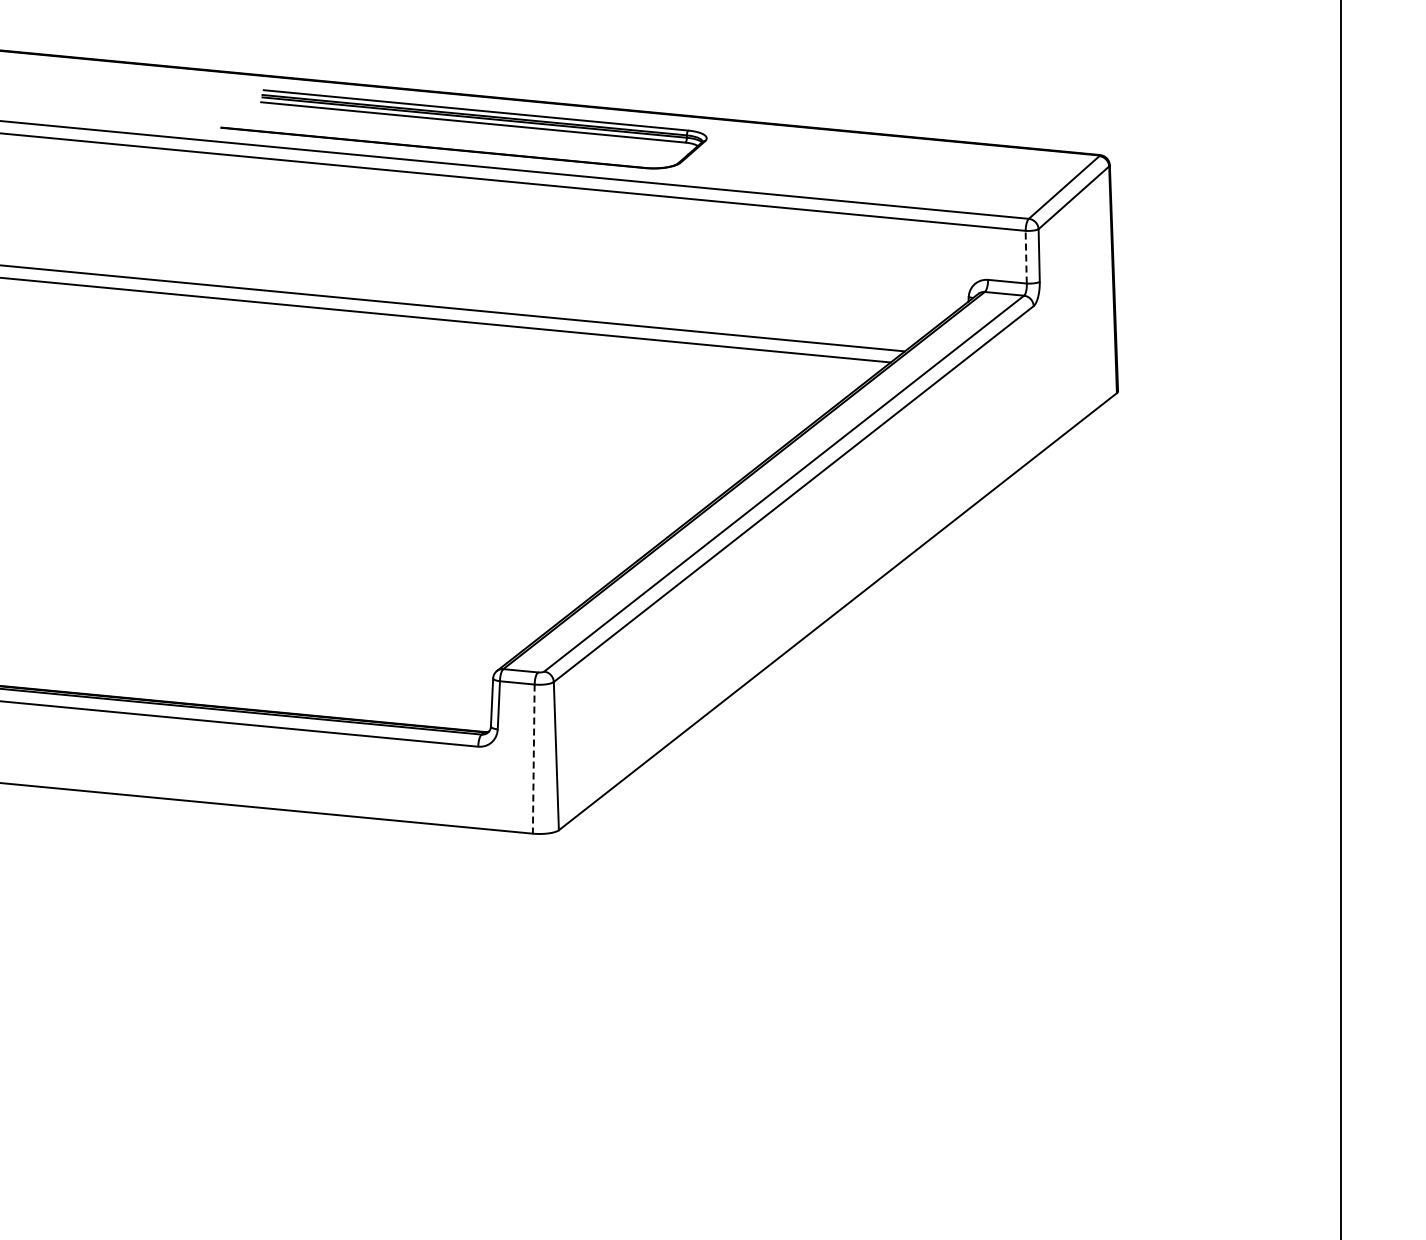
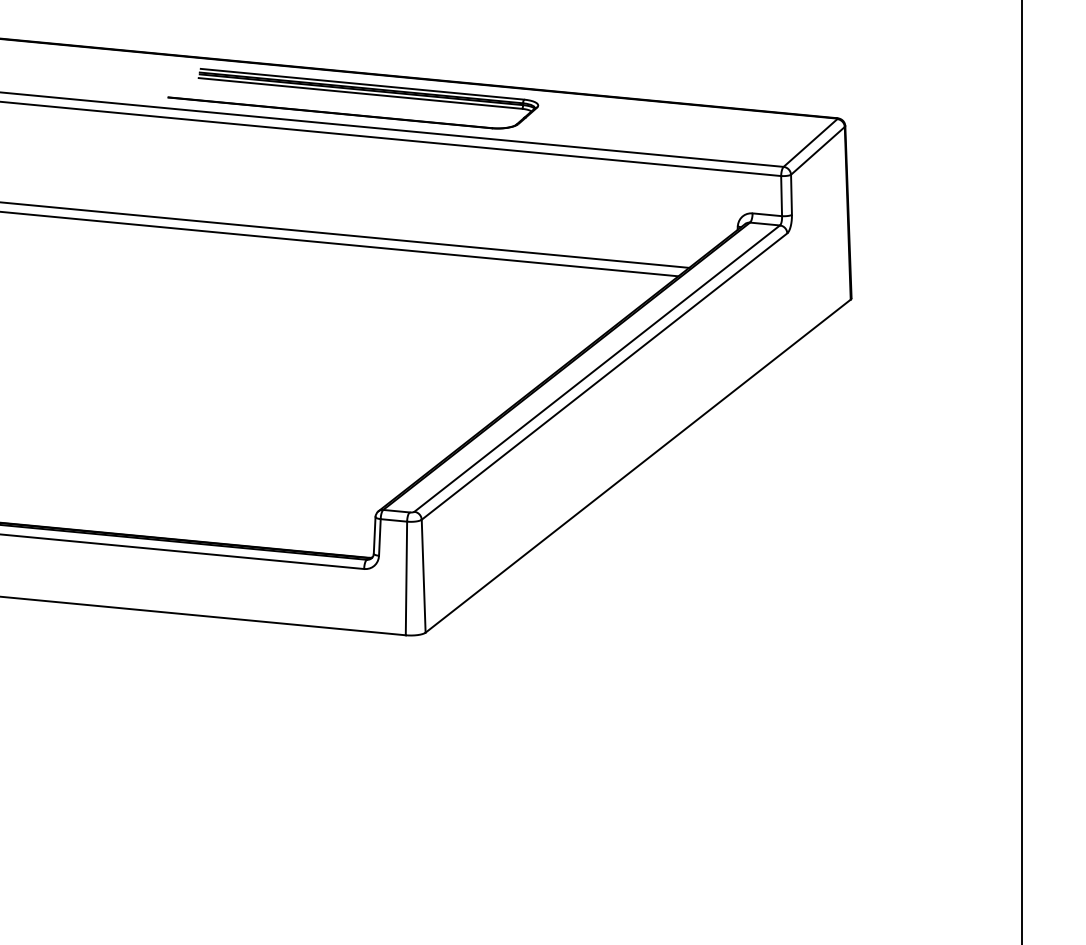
line: (1026, 256) -> (781, 195), dashed -> solid
line: (533, 759) -> (406, 578), dashed -> solid

